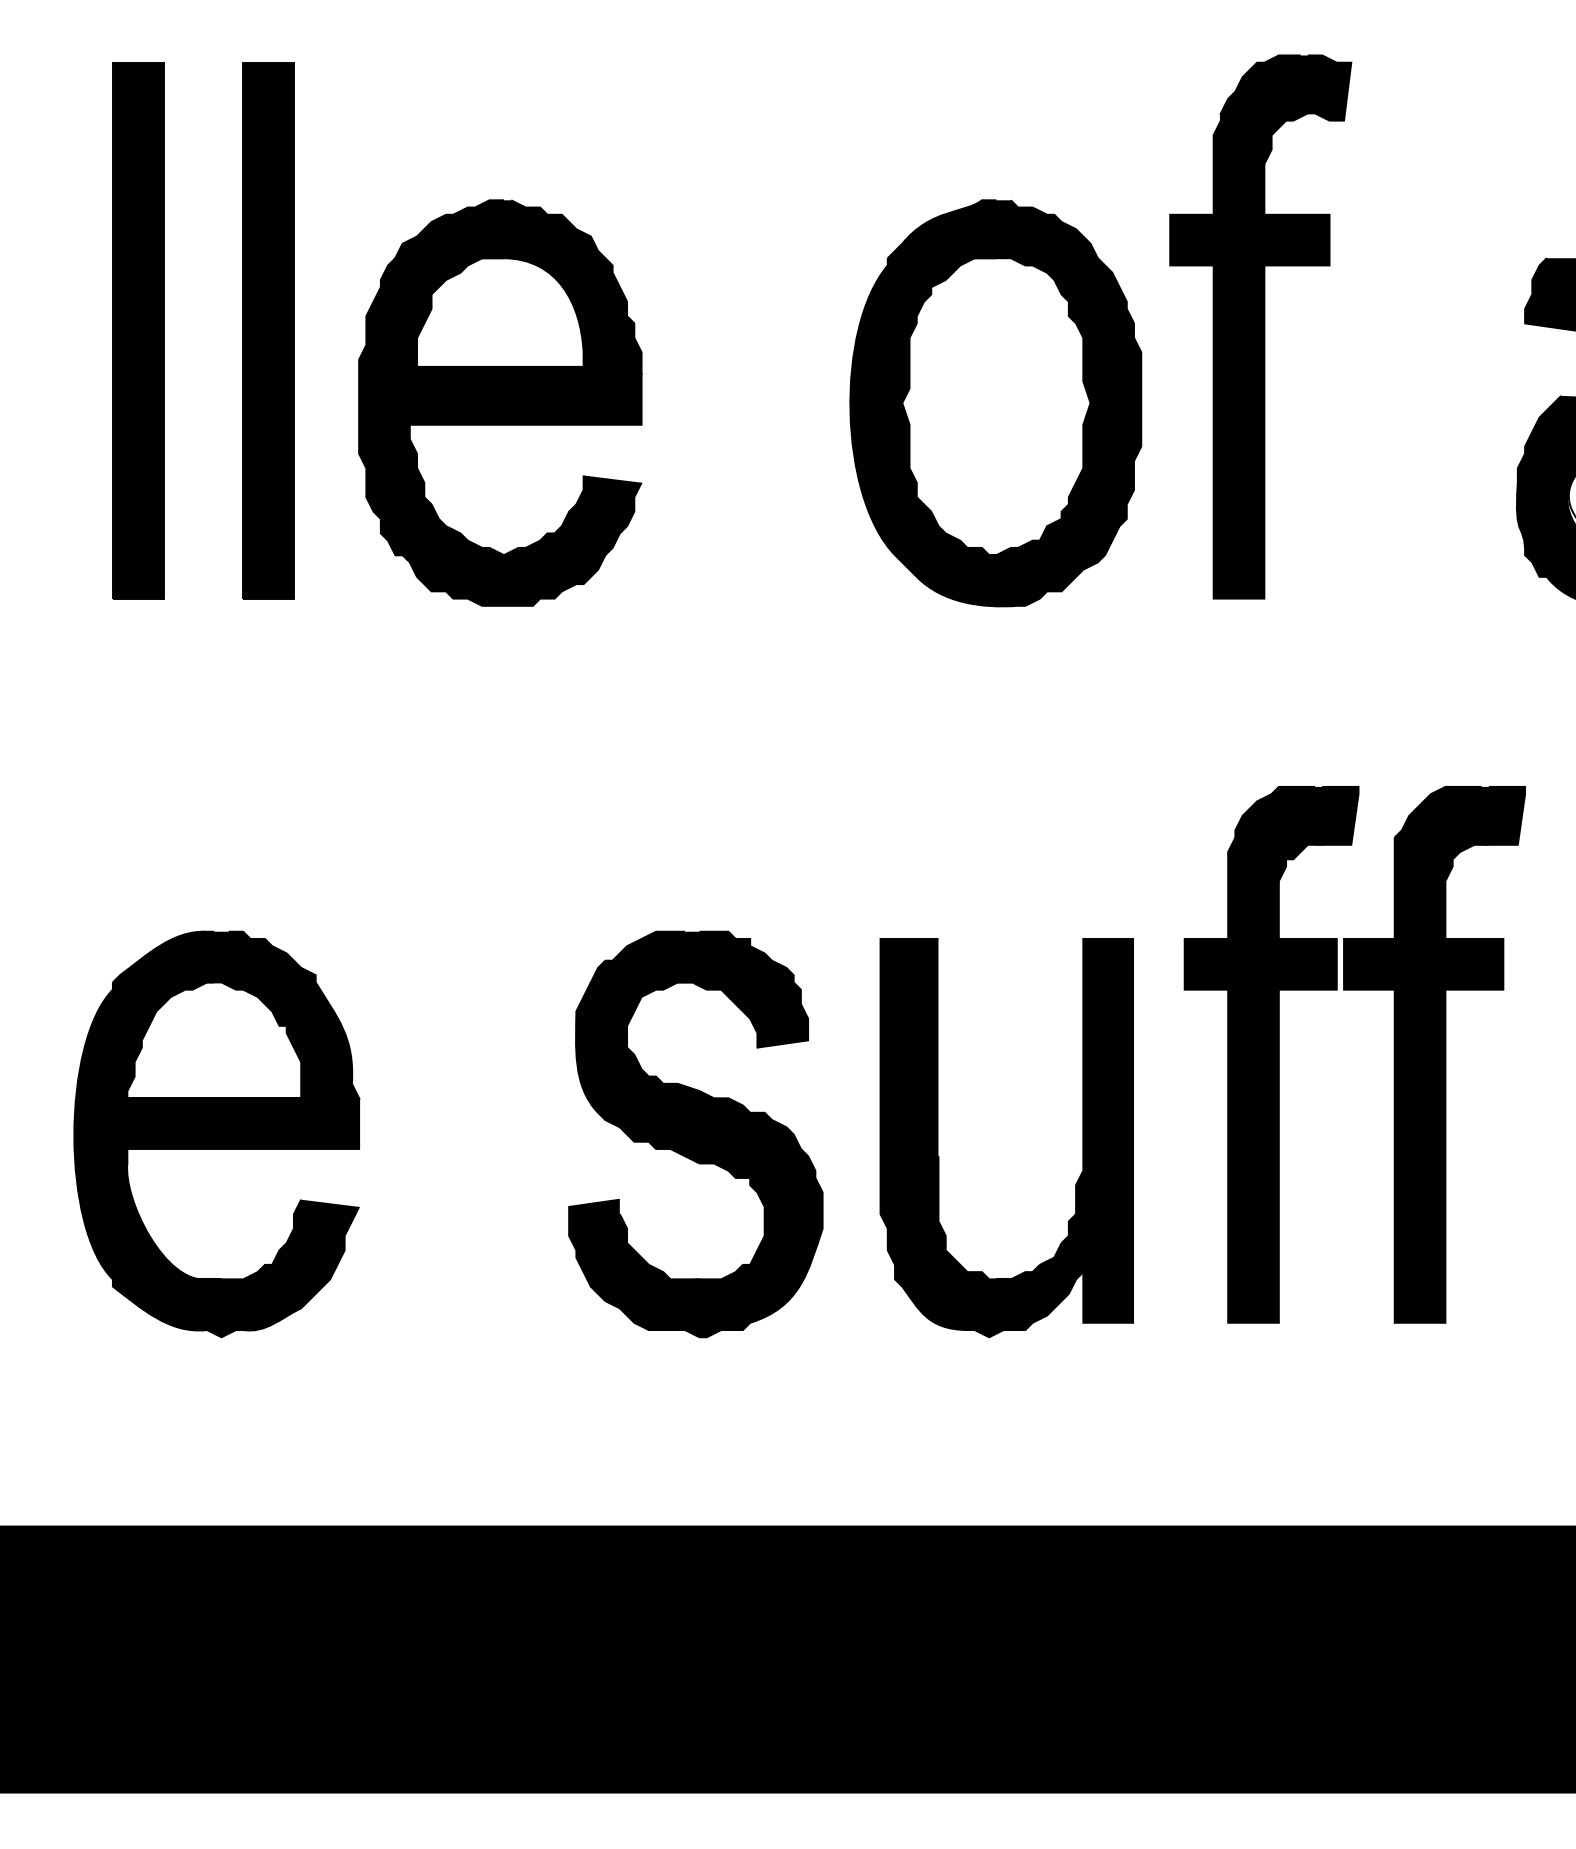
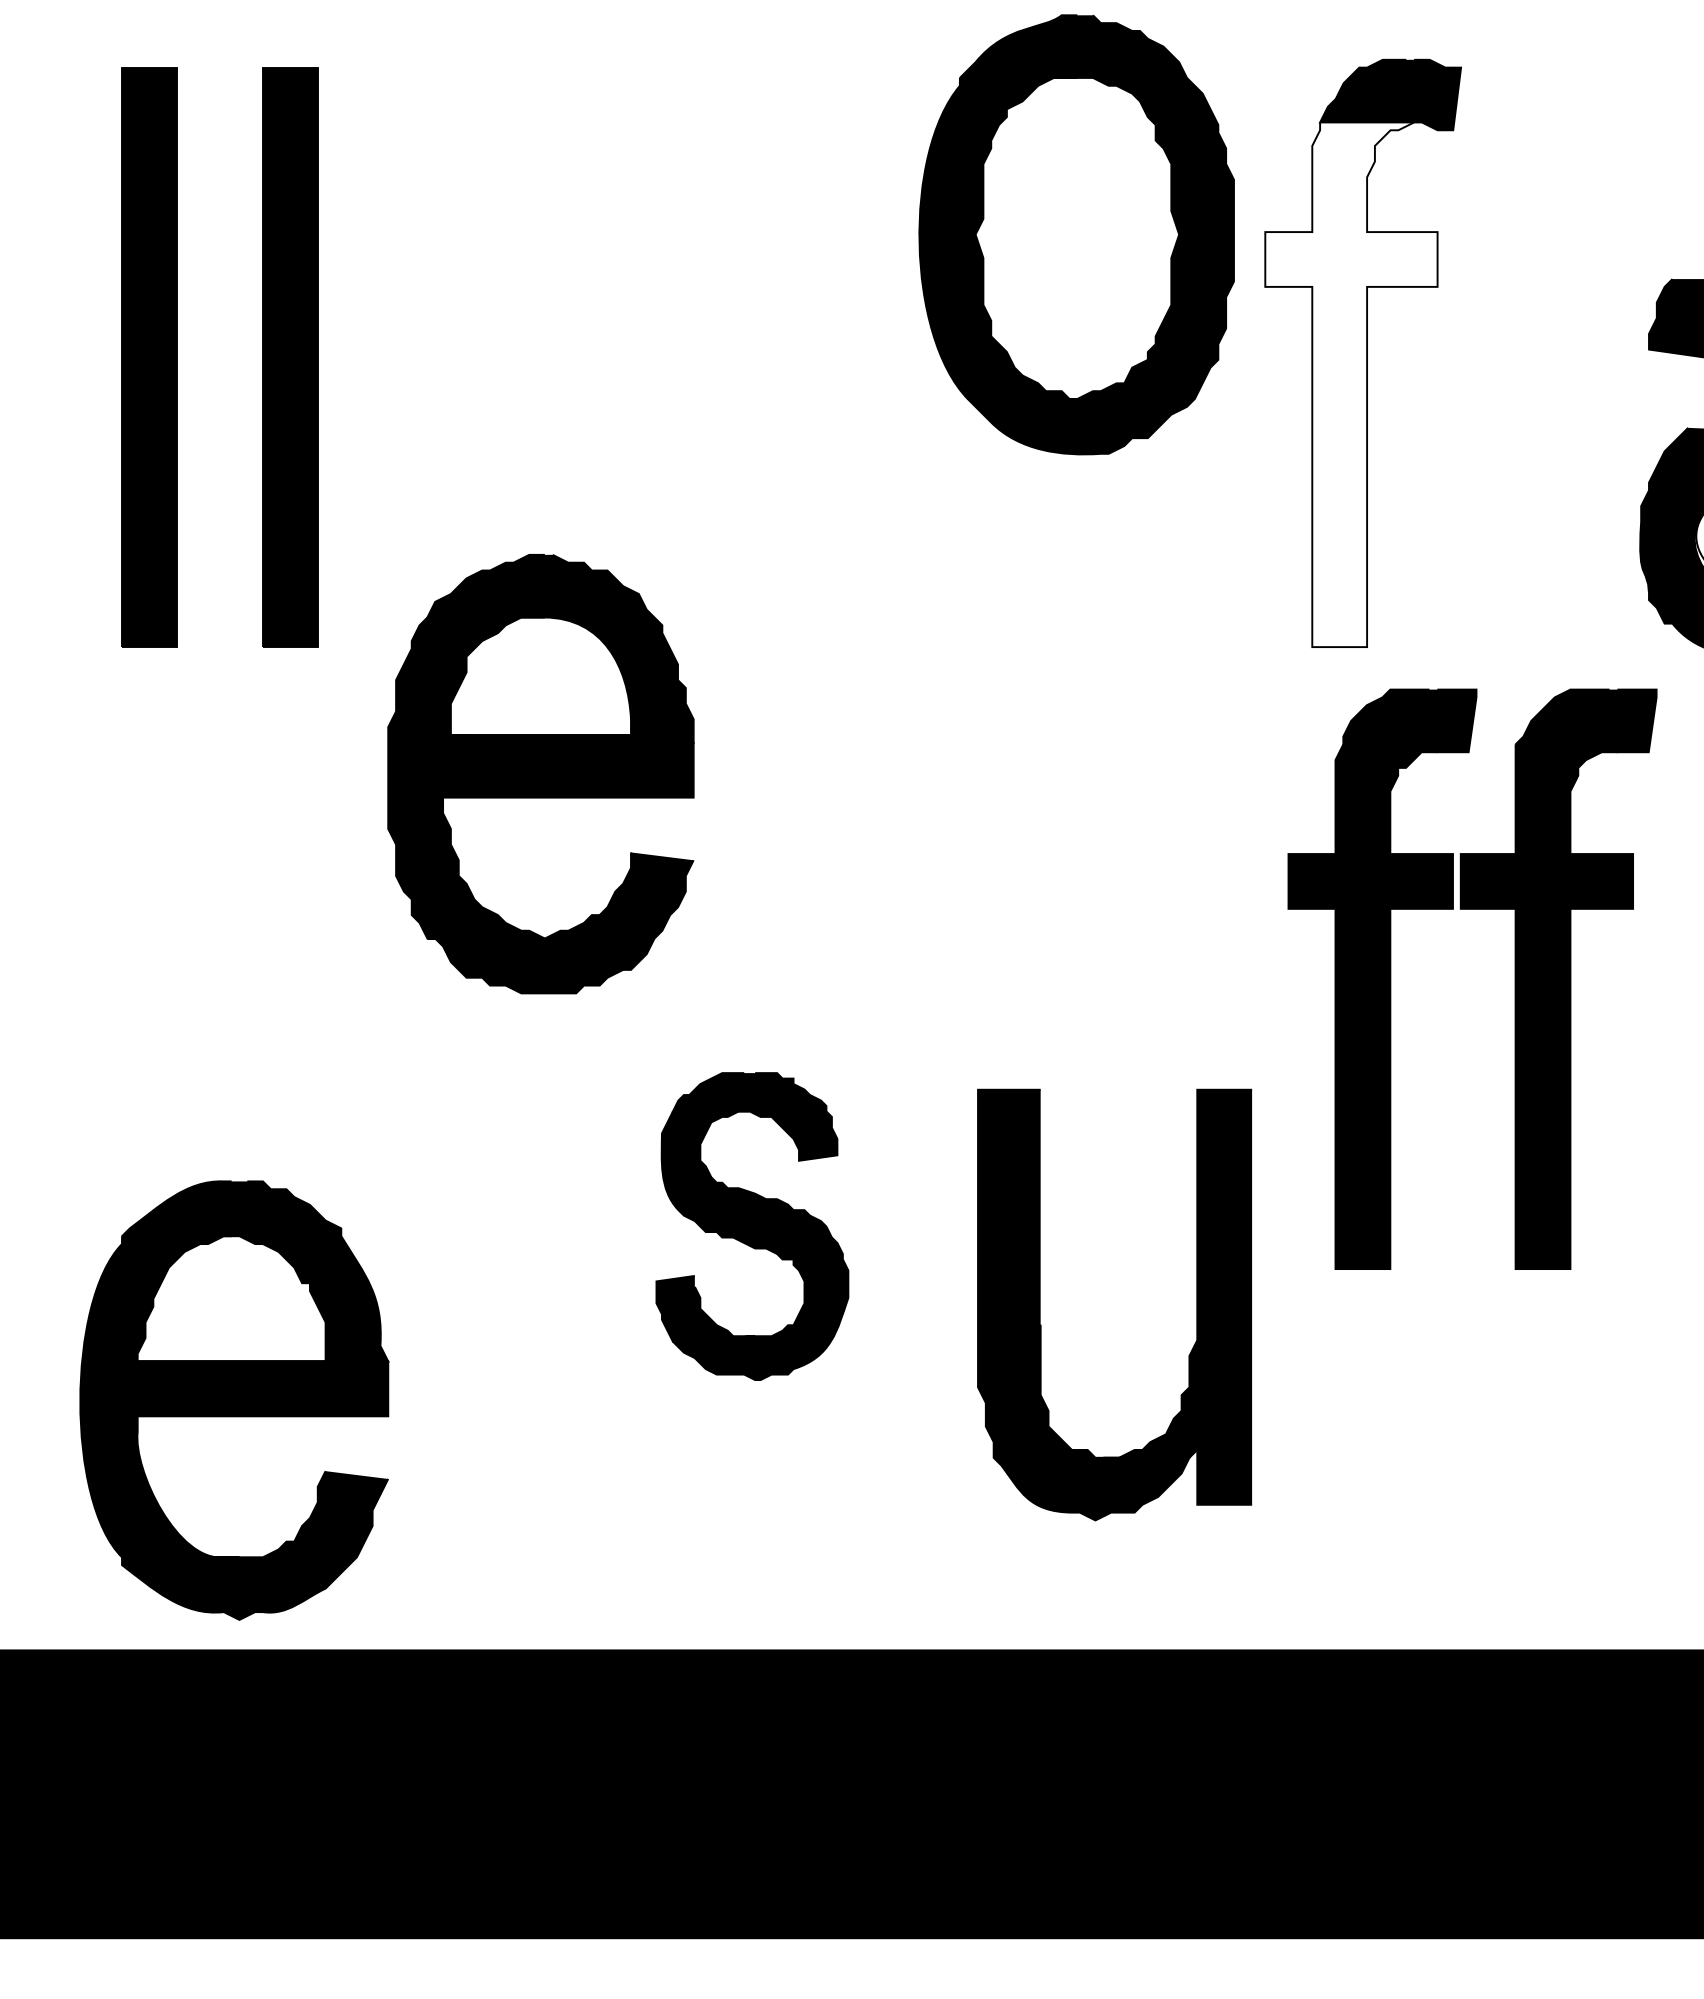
fill: (1249, 355) -> (1351, 384), removed
part: (500, 402) -> (541, 773), moved
part: (995, 403) -> (1076, 235), moved
part: (1393, 1054) -> (1514, 978), moved
part: (216, 1134) -> (234, 1400), moved
part: (695, 1134) -> (751, 1226), size x0.7
part: (938, 1138) -> (1040, 1305), moved

